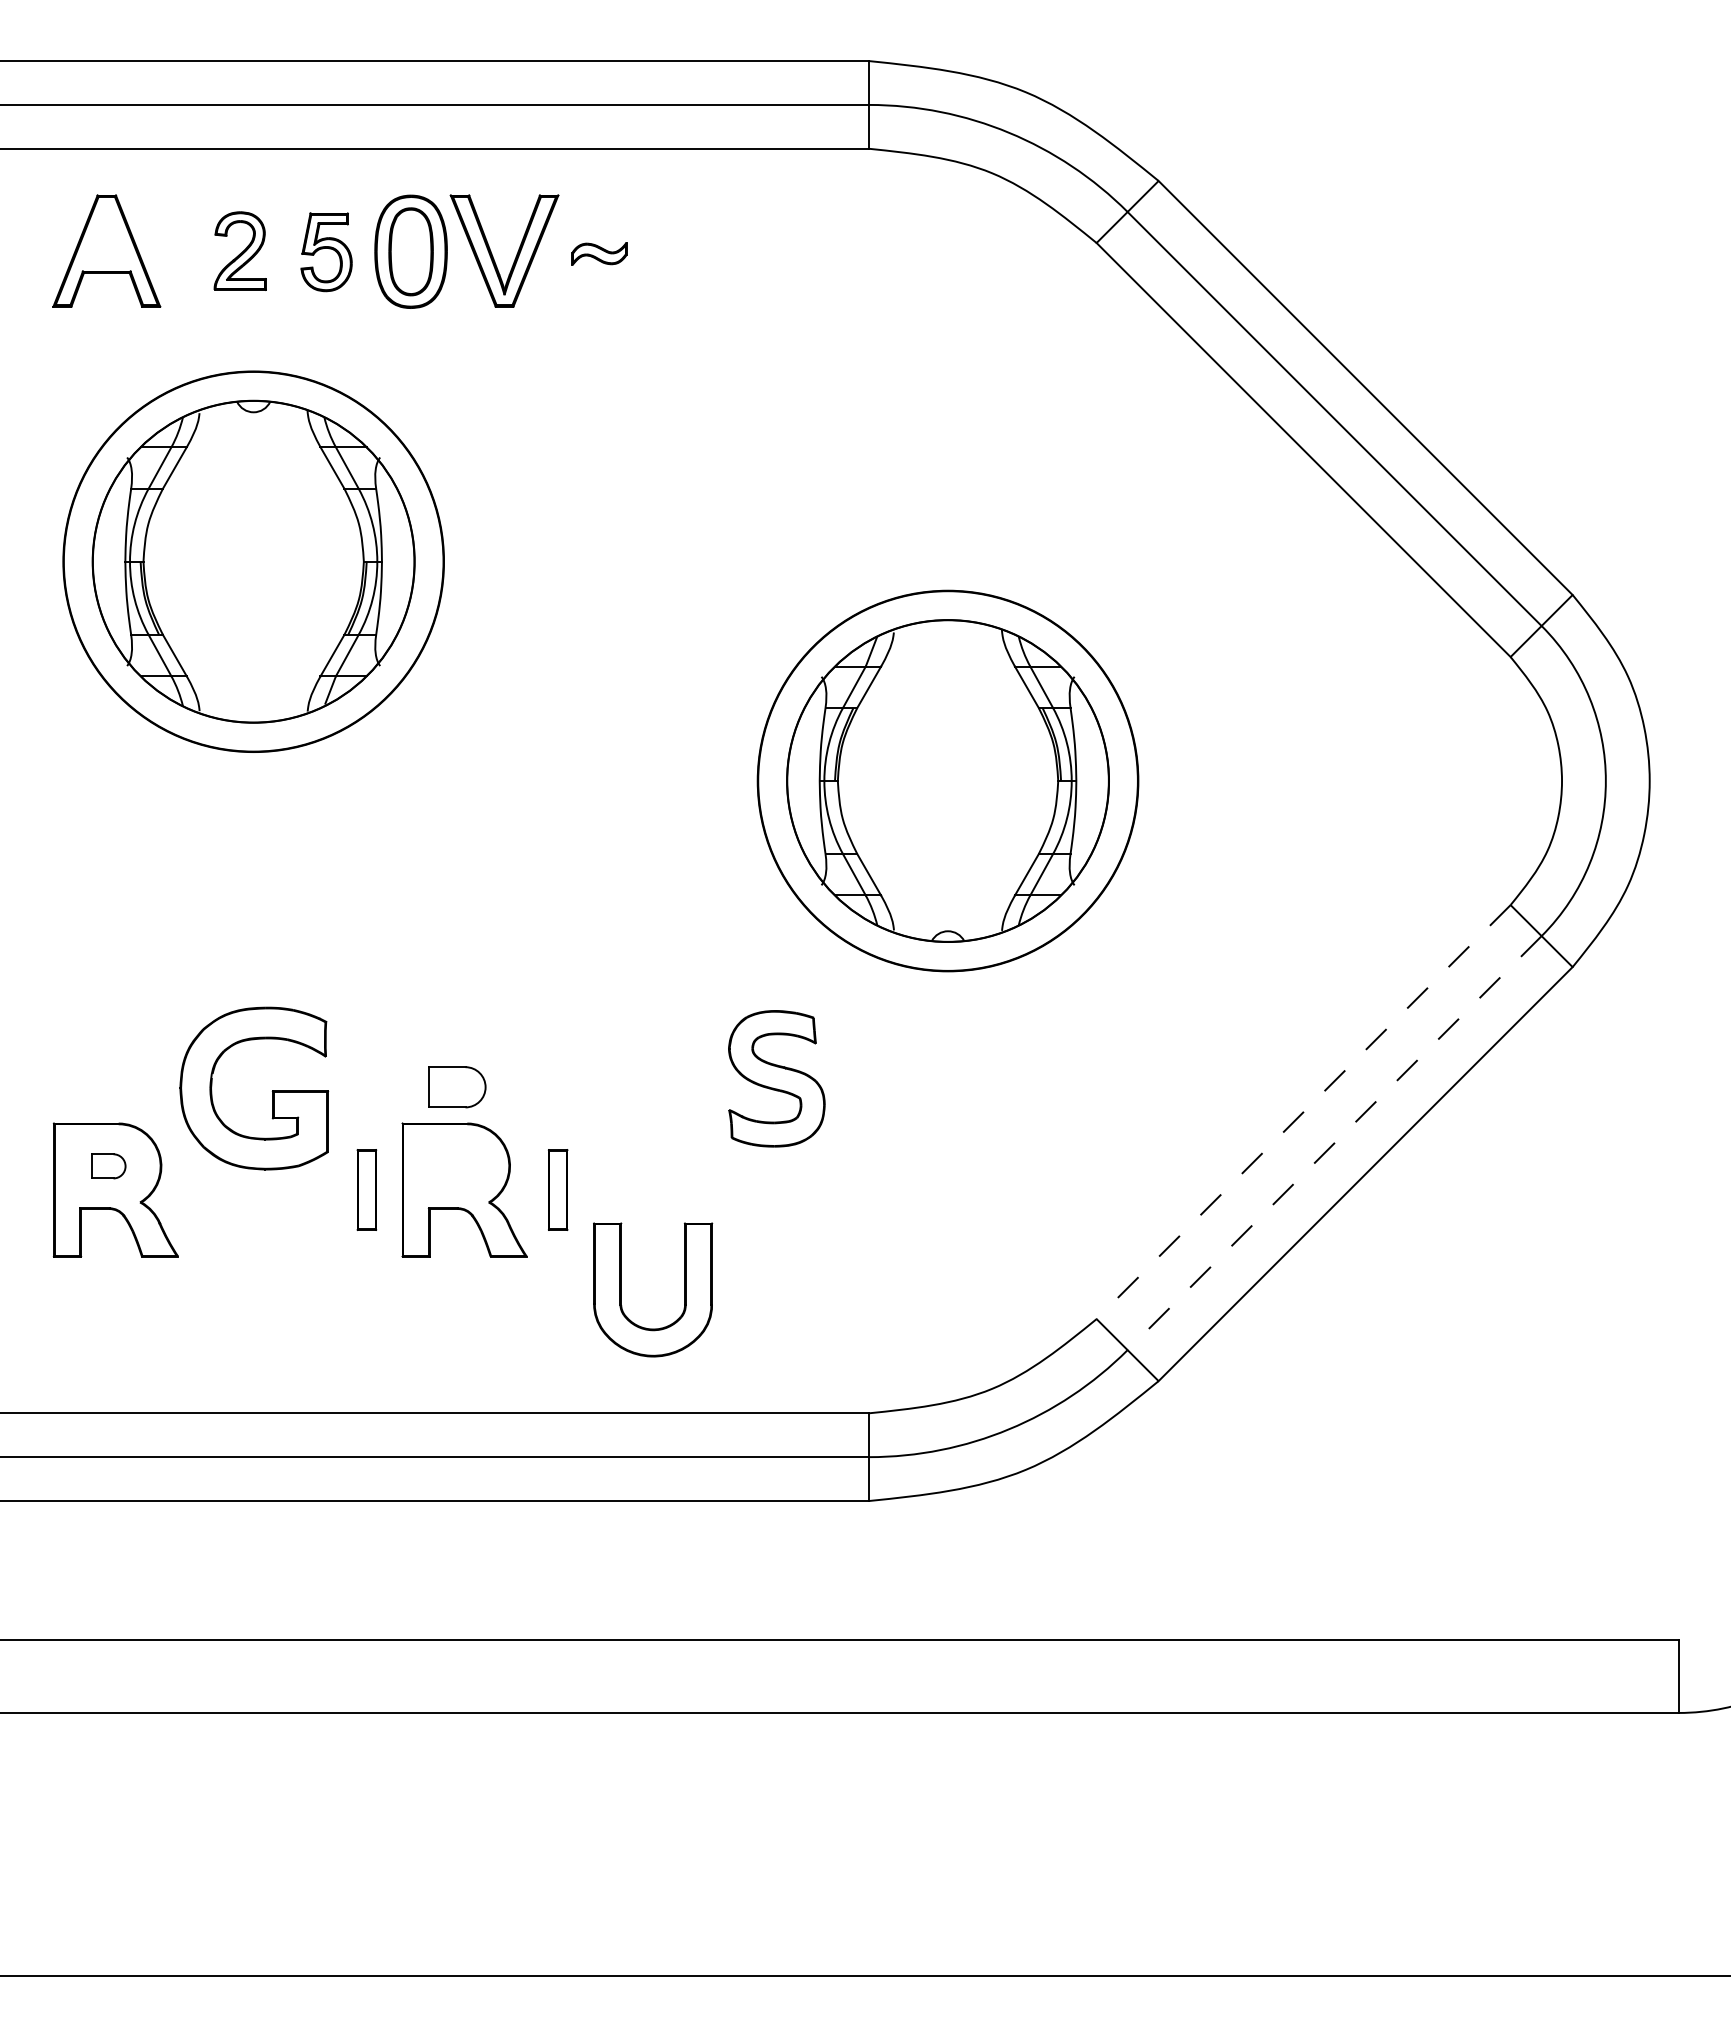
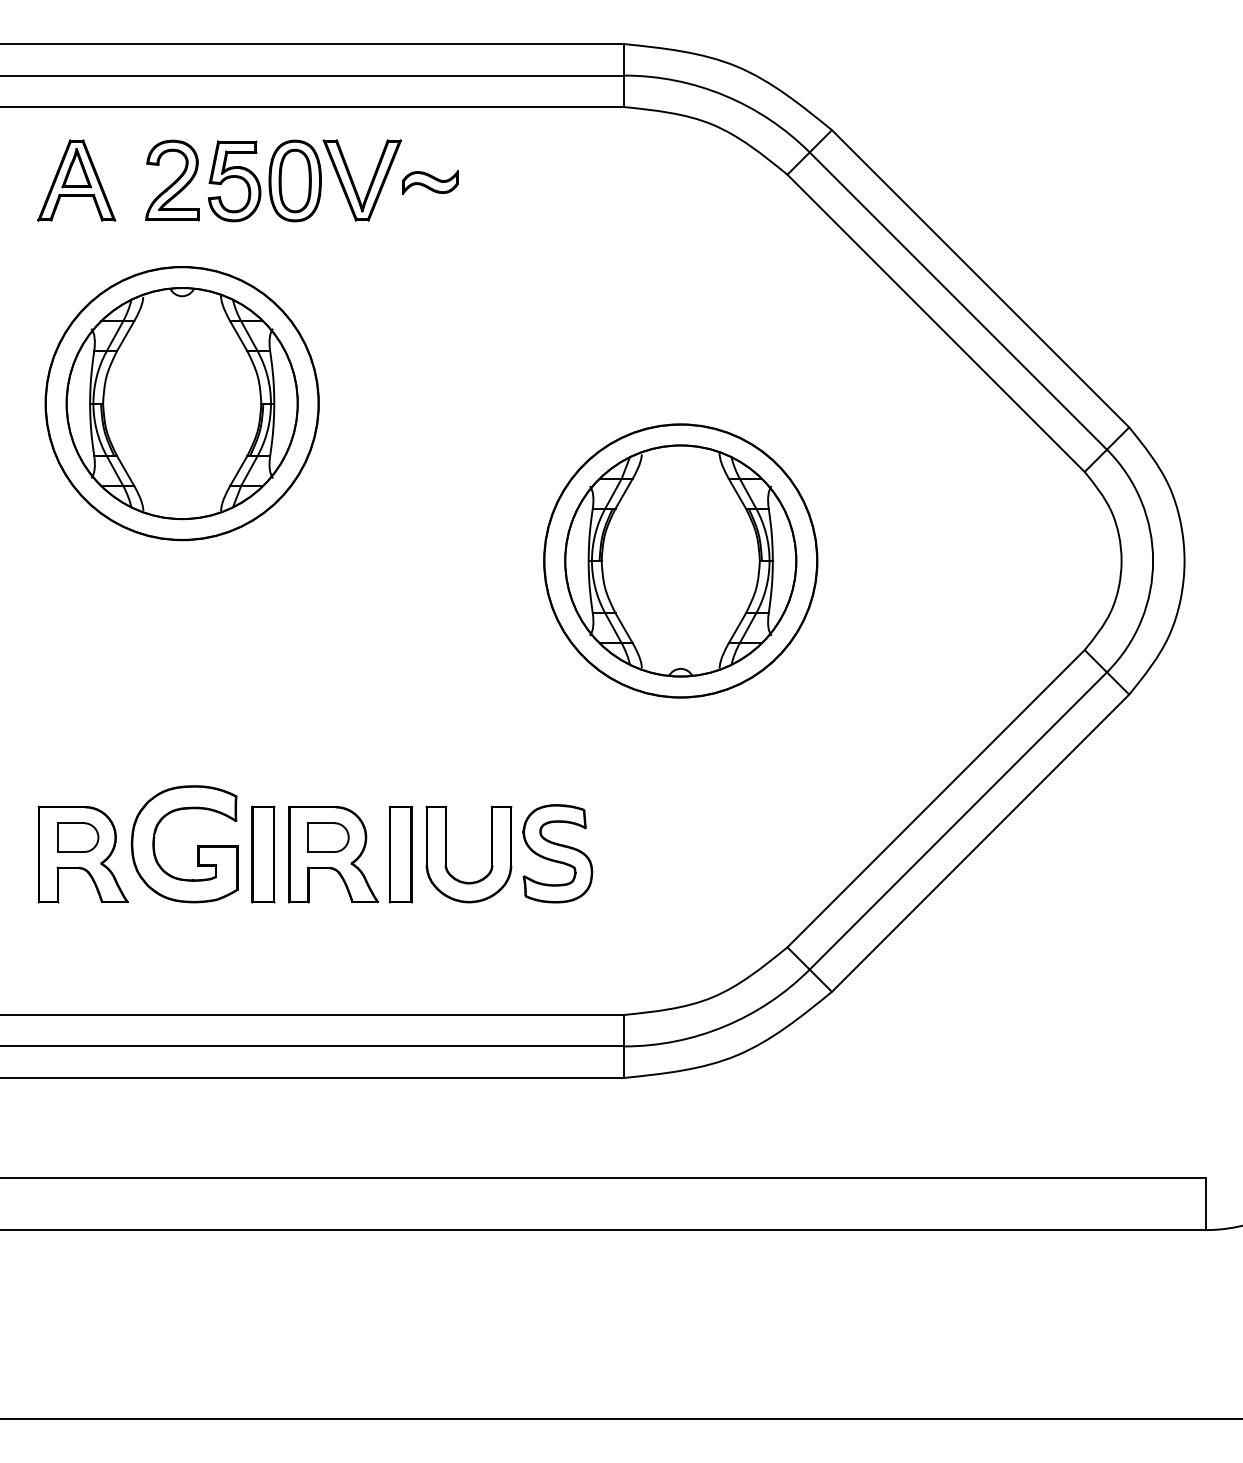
part: (106, 233) -> (76, 167), added
part: (239, 250) -> (172, 180), size x1.43
part: (326, 251) -> (234, 180), size x1.43
part: (599, 253) -> (430, 182), size x1.43
part: (776, 1078) -> (557, 853), moved
part: (457, 1087) -> (328, 837), moved
part: (271, 1091) -> (197, 846), moved
line: (1303, 1112) -> (935, 798), dashed -> solid
line: (1334, 1143) -> (958, 821), dashed -> solid
part: (108, 1166) -> (77, 837), size x1.67
part: (366, 1189) -> (263, 854), size x1.67
part: (557, 1189) -> (400, 854), size x1.67
part: (684, 1289) -> (491, 854), moved

